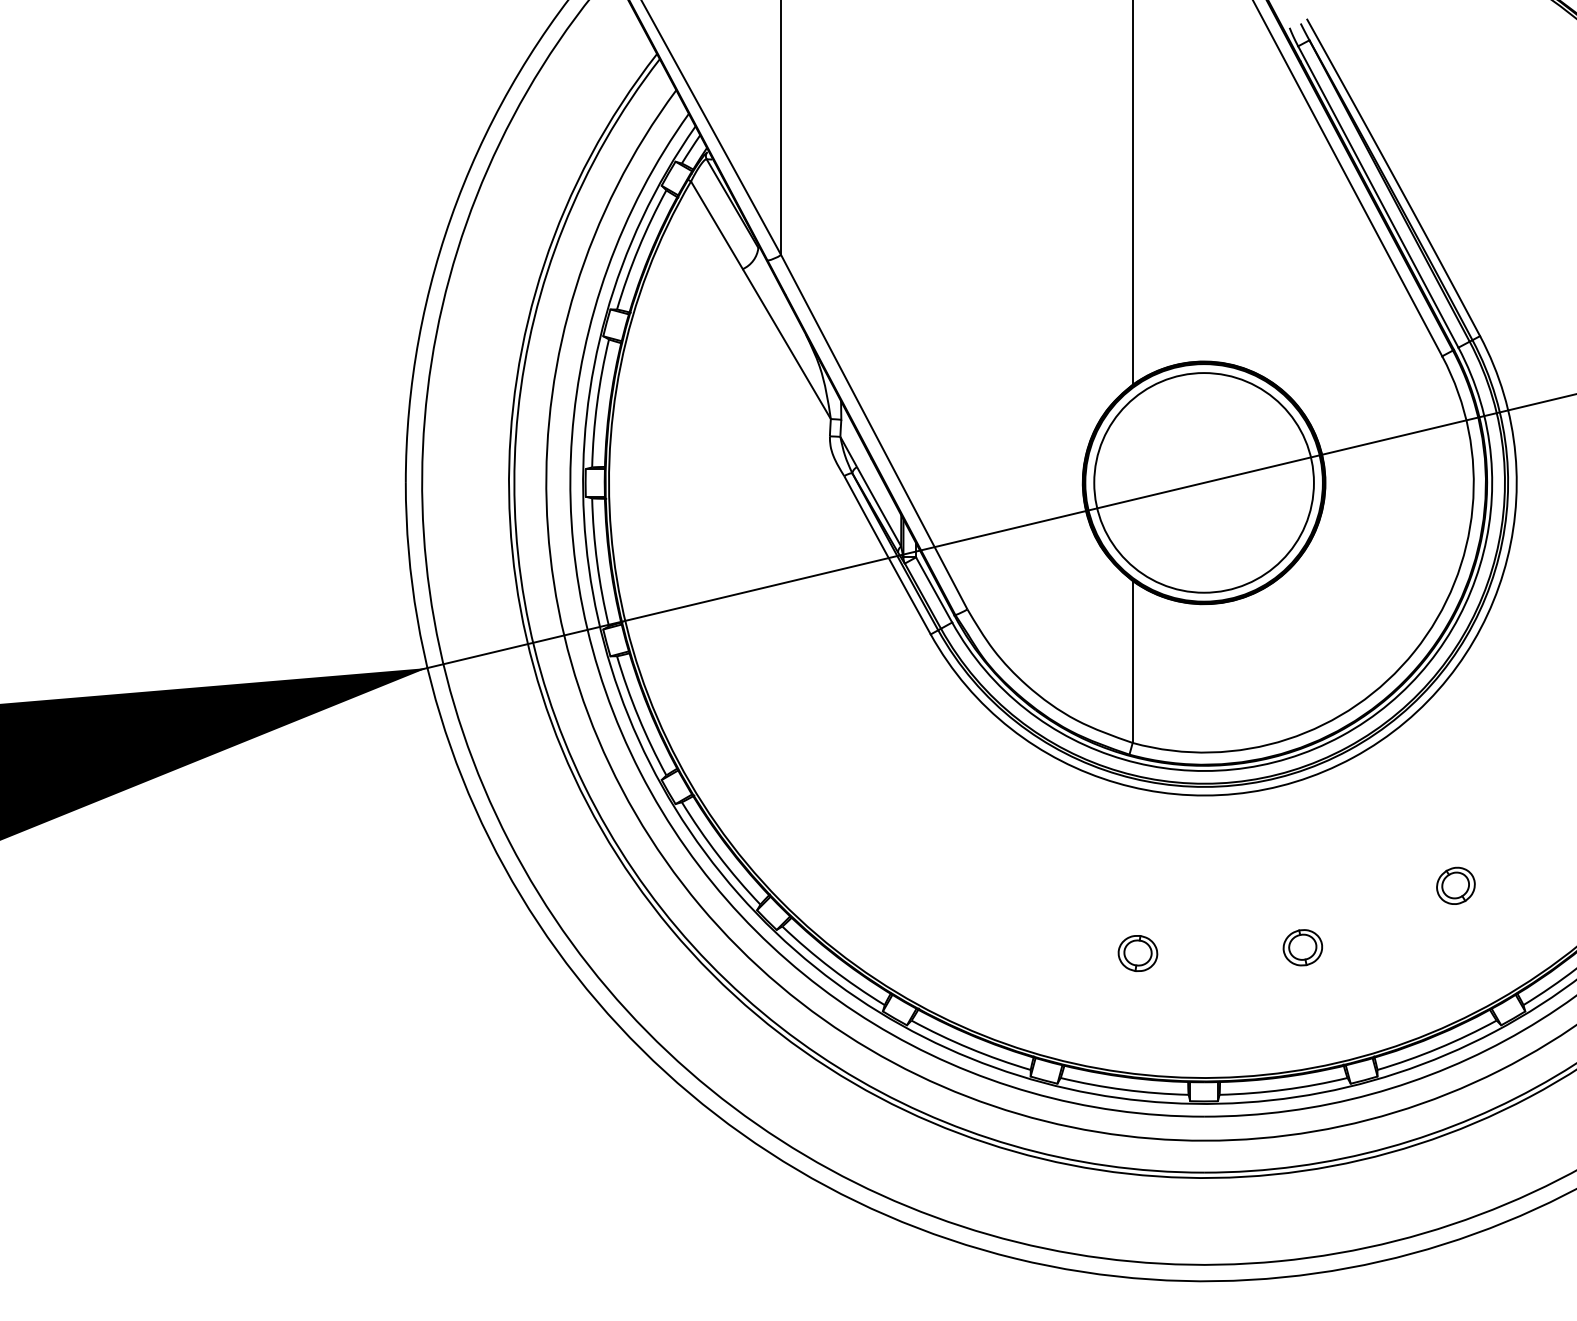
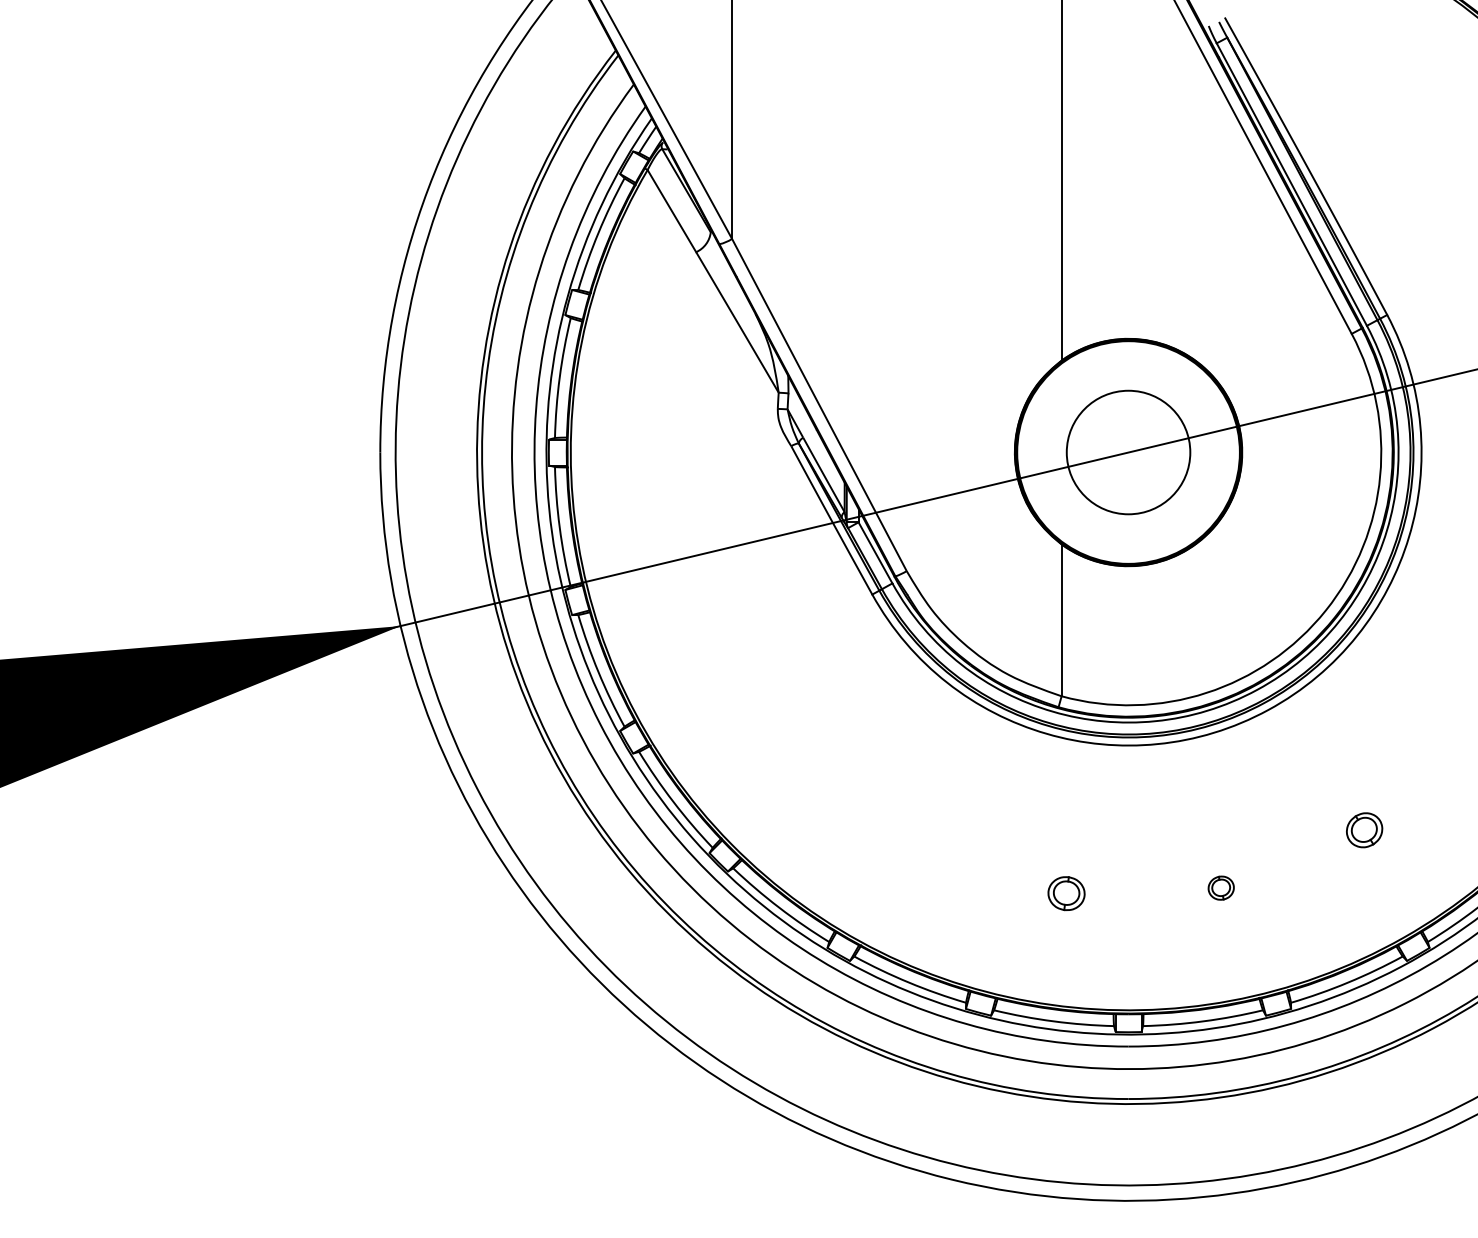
circle: (1204, 482) -> (1128, 452), size x0.6
part: (1303, 946) -> (1221, 887), size x0.7

